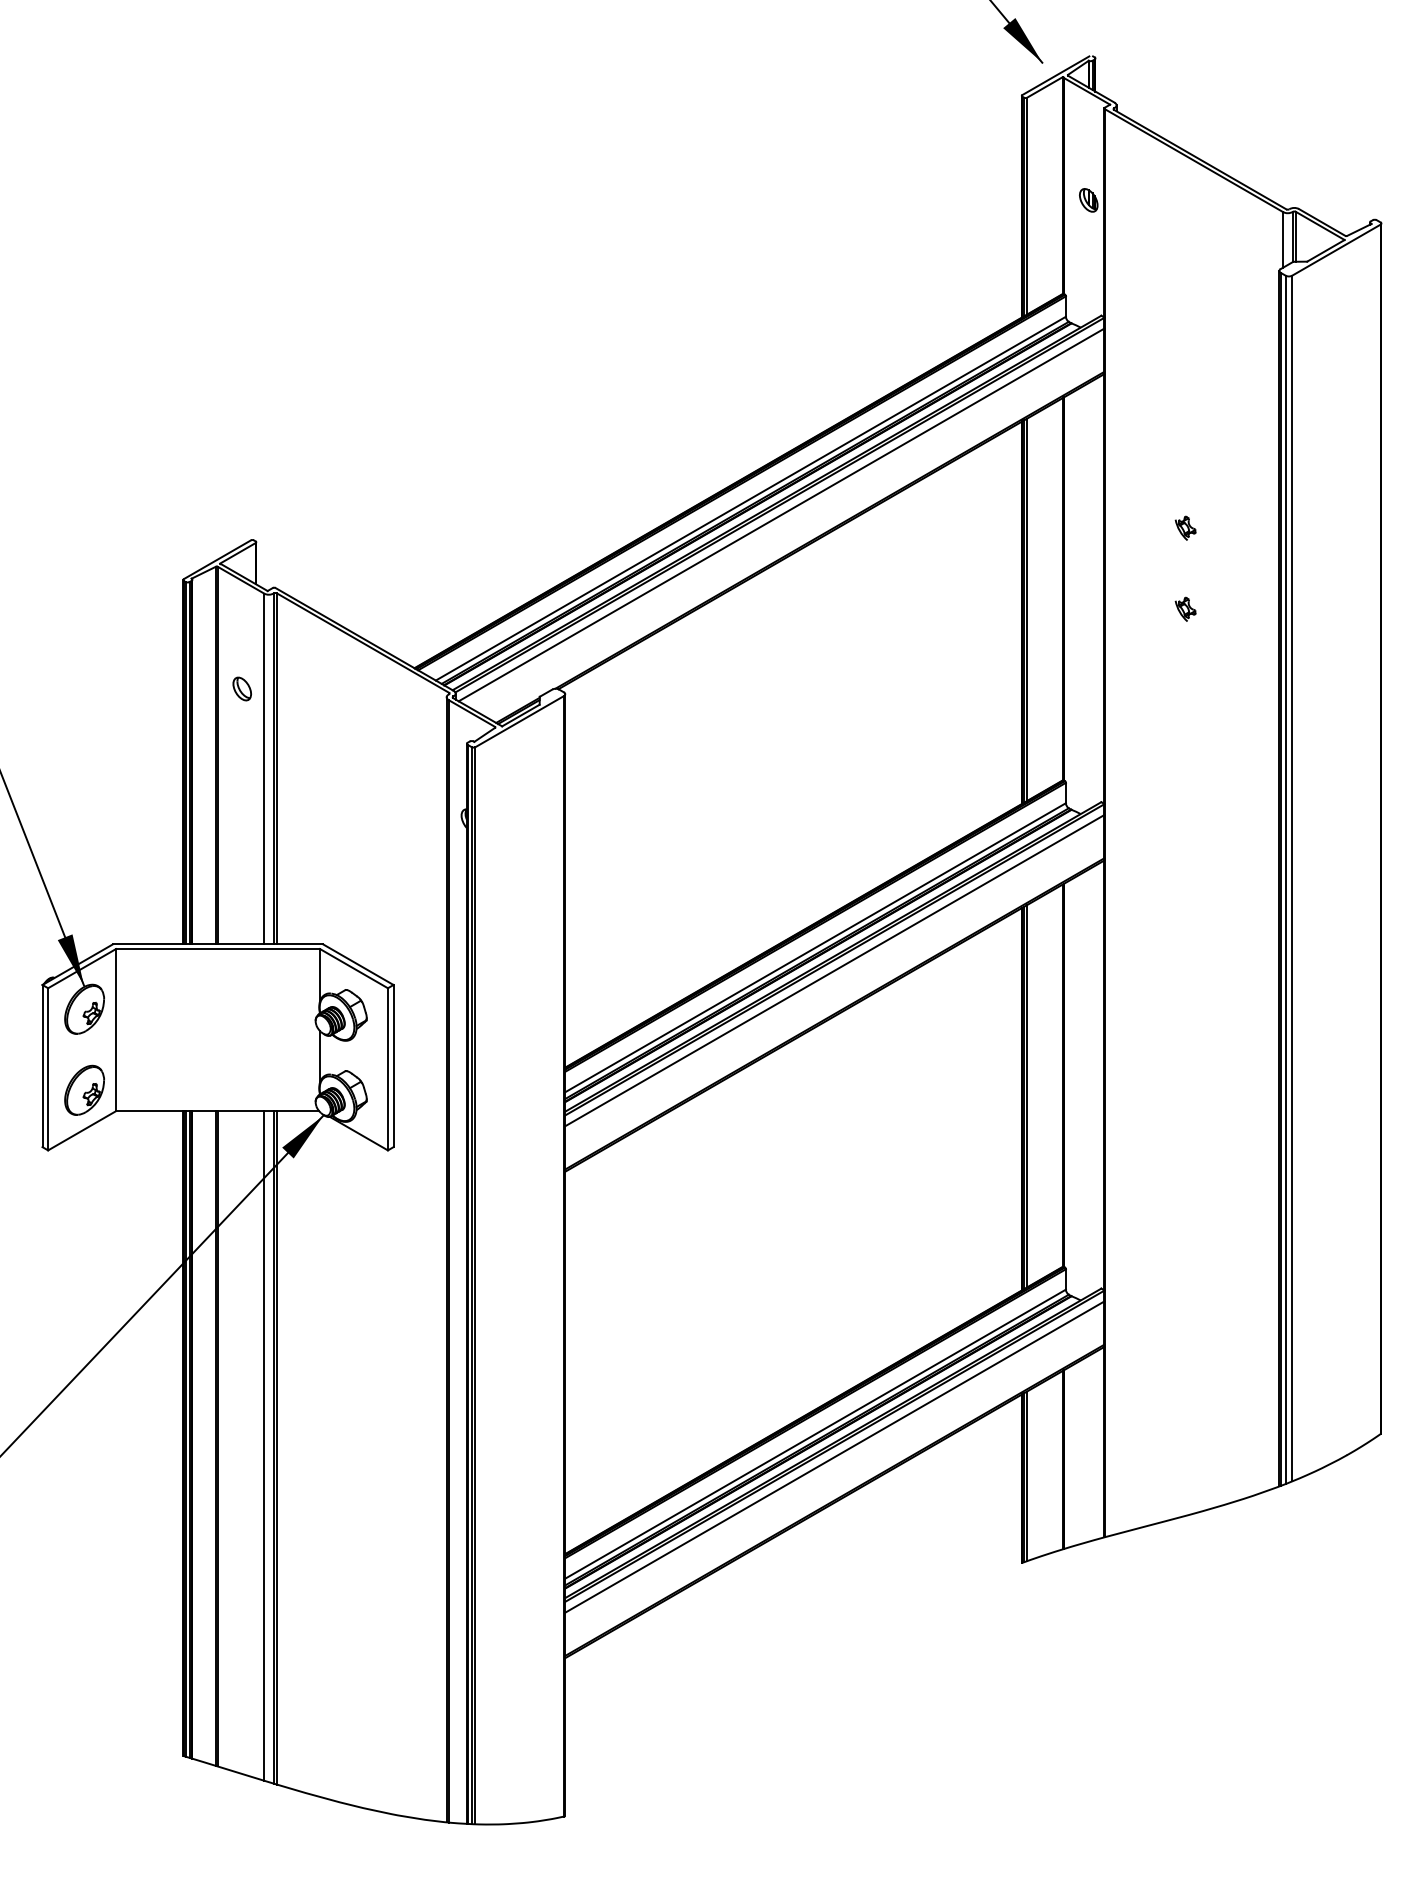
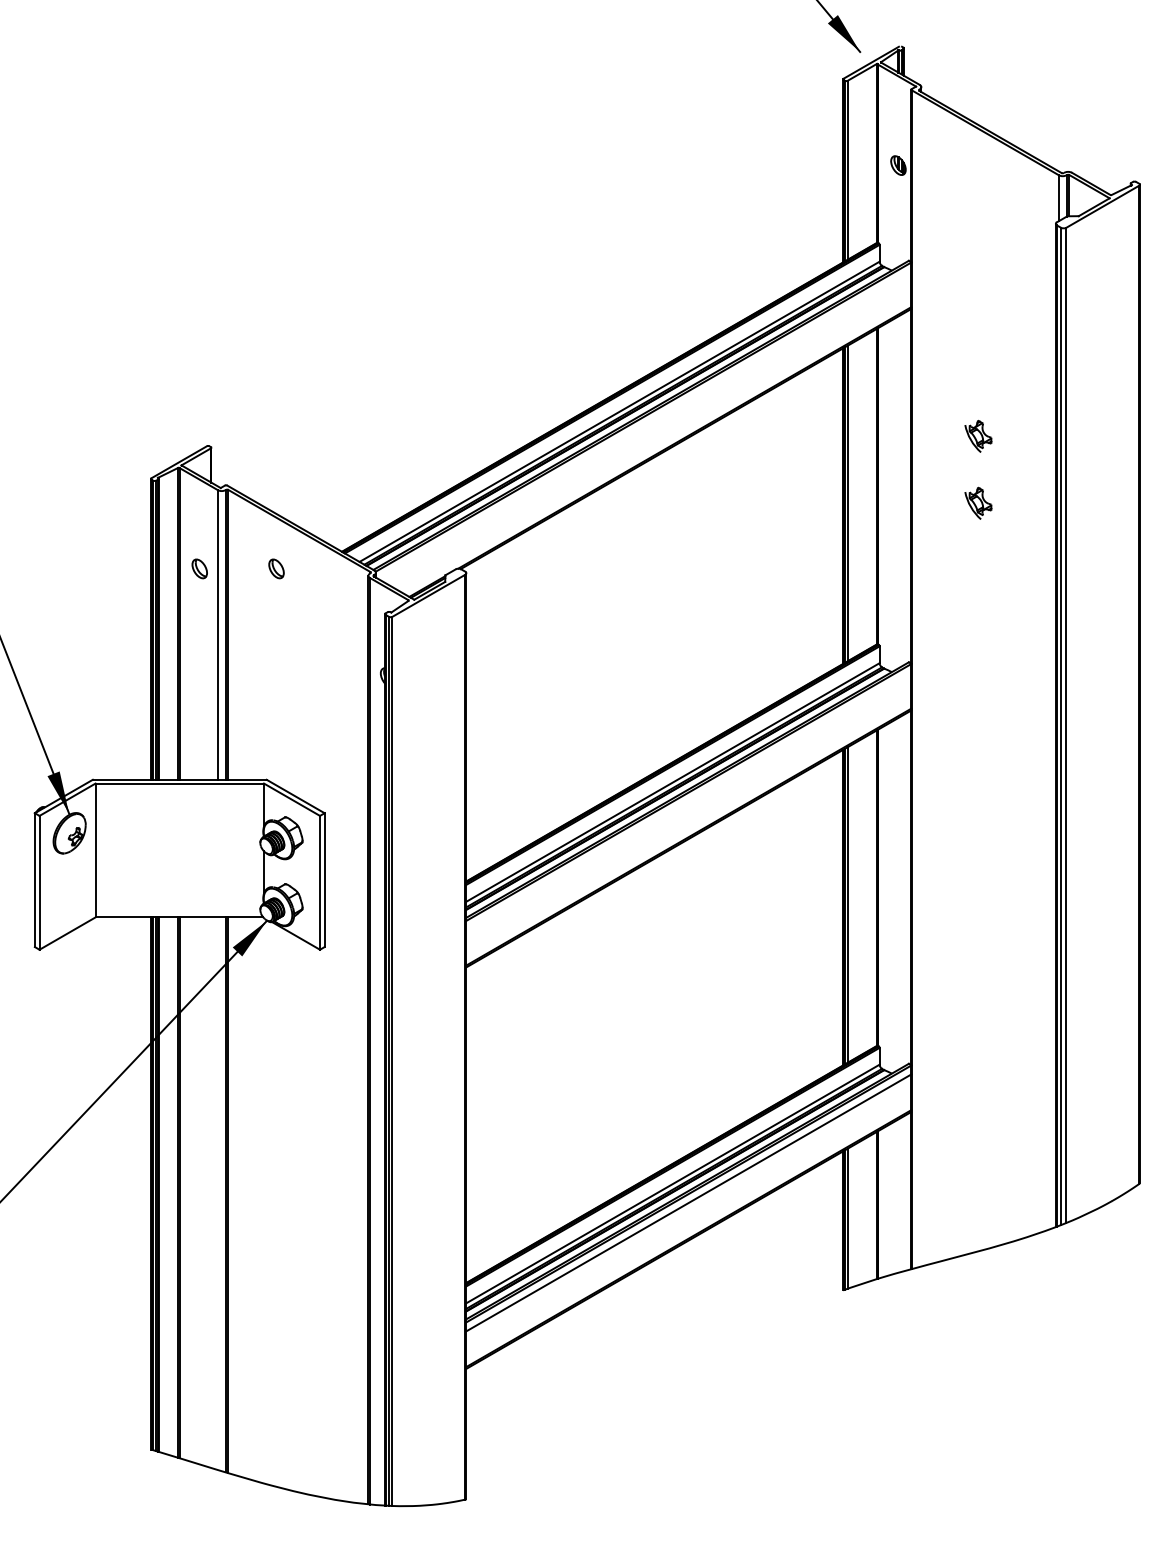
line: (781, 514) -> (644, 424), removed
part: (1185, 527) -> (978, 435), size x1.6
part: (1185, 608) -> (978, 502), size x1.6
part: (334, 688) -> (275, 568), added
line: (834, 970) -> (688, 801), removed
part: (84, 1089) -> (69, 899), removed
line: (264, 1445) -> (218, 1193), removed

